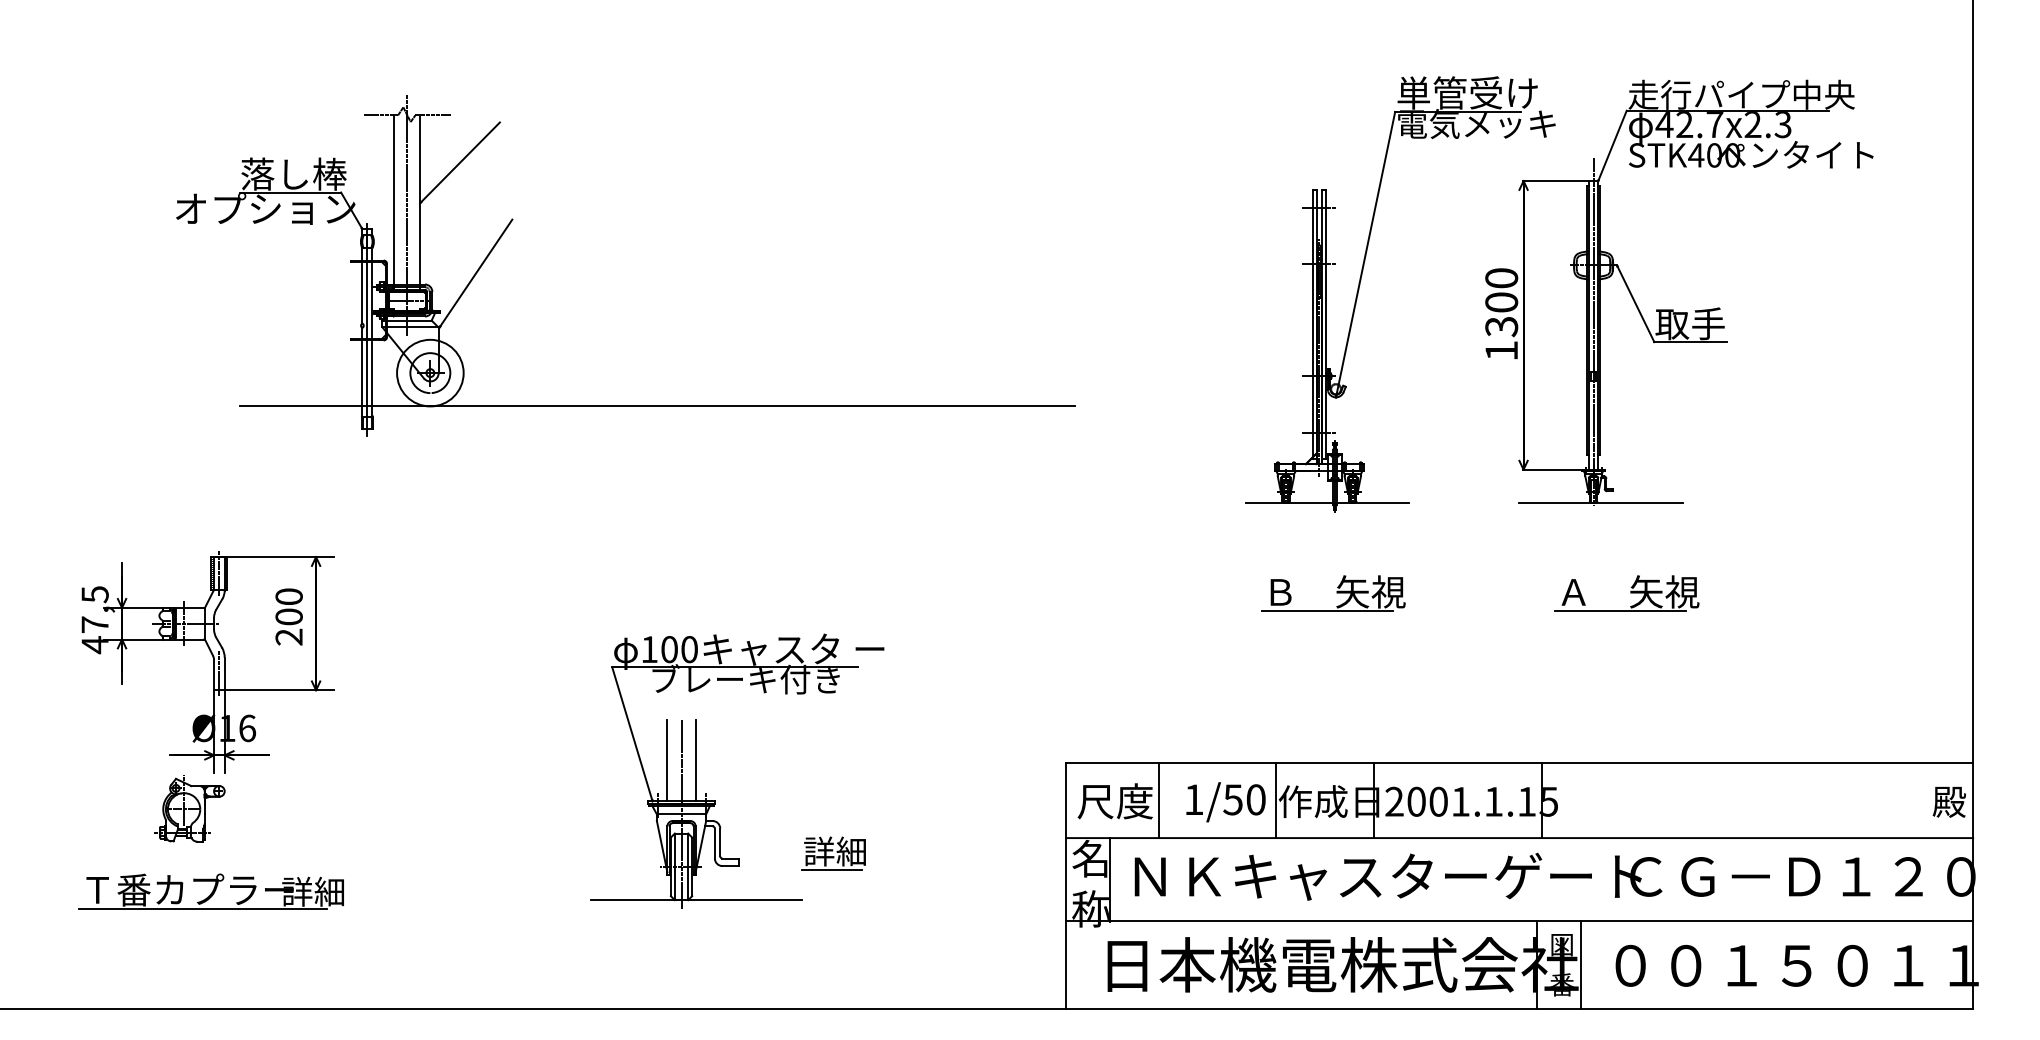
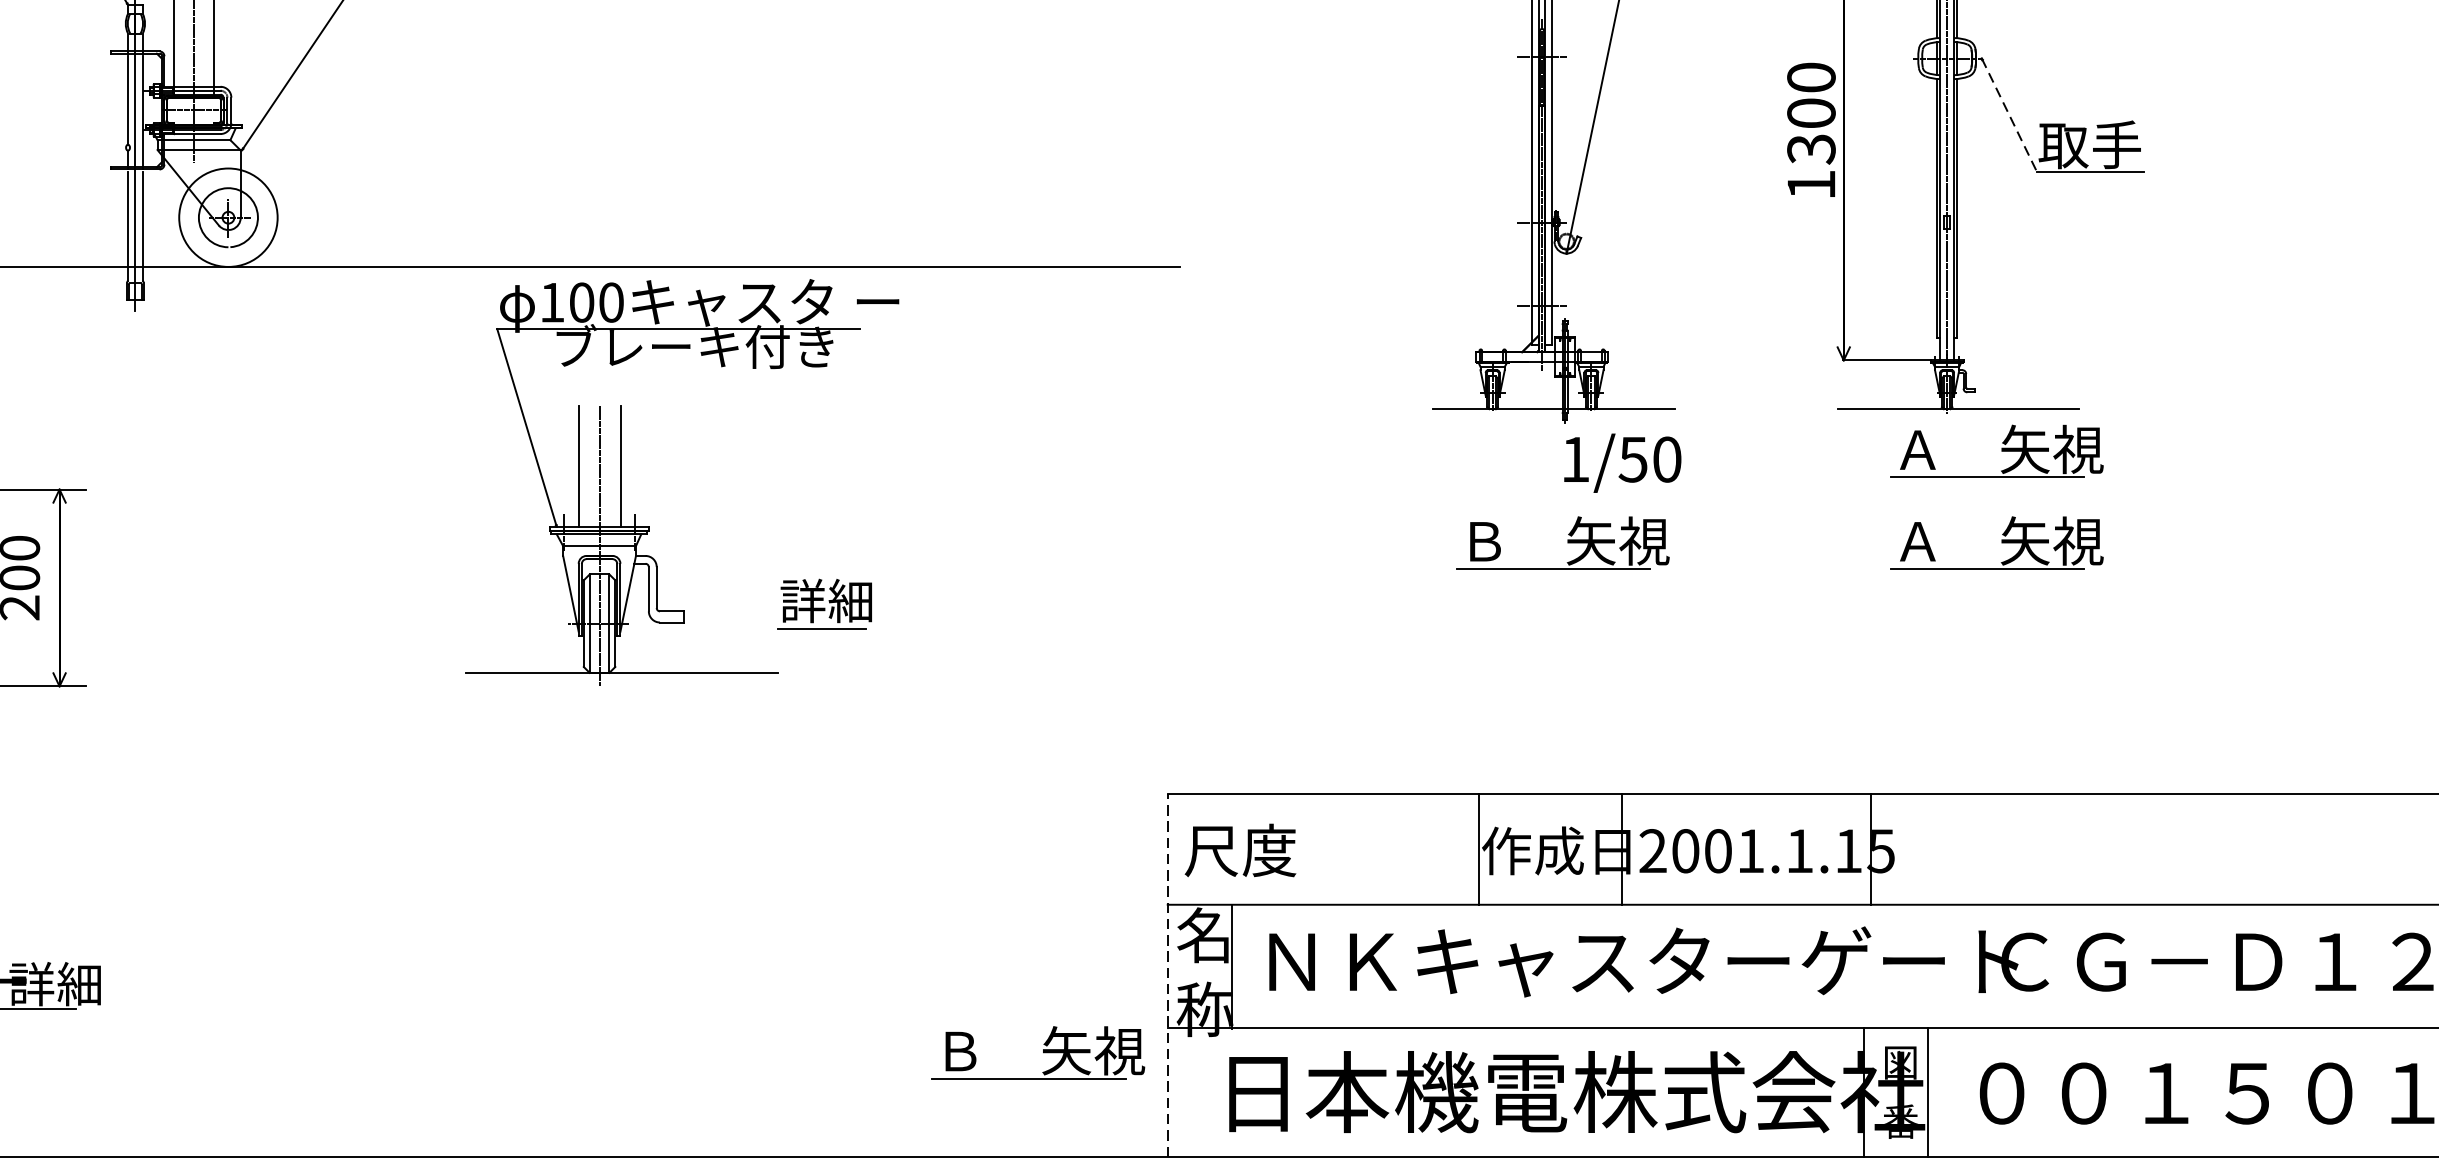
line: (1635, 303) -> (2009, 114), solid -> dashed
part: (1626, 531) -> (1995, 451), added
part: (715, 800) -> (649, 525), moved
line: (1158, 800) -> (1304, 849), removed
text: (1225, 802) -> (1622, 463), moved
line: (1066, 886) -> (1168, 976), solid -> dashed
part: (978, 938) -> (1038, 1053), added

